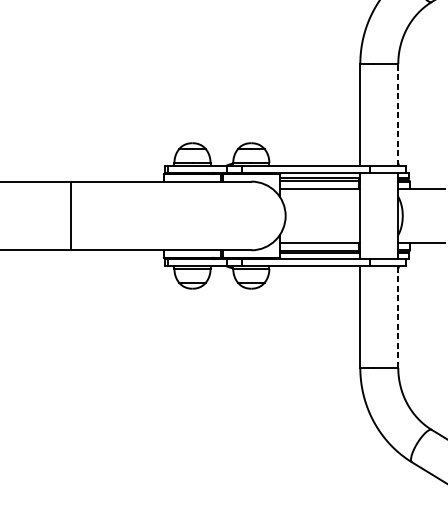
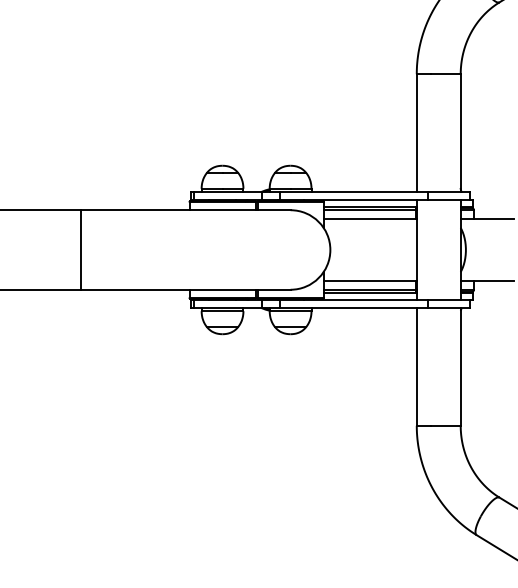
line: (398, 115) -> (460, 133), dashed -> solid
line: (398, 316) -> (460, 366), dashed -> solid

